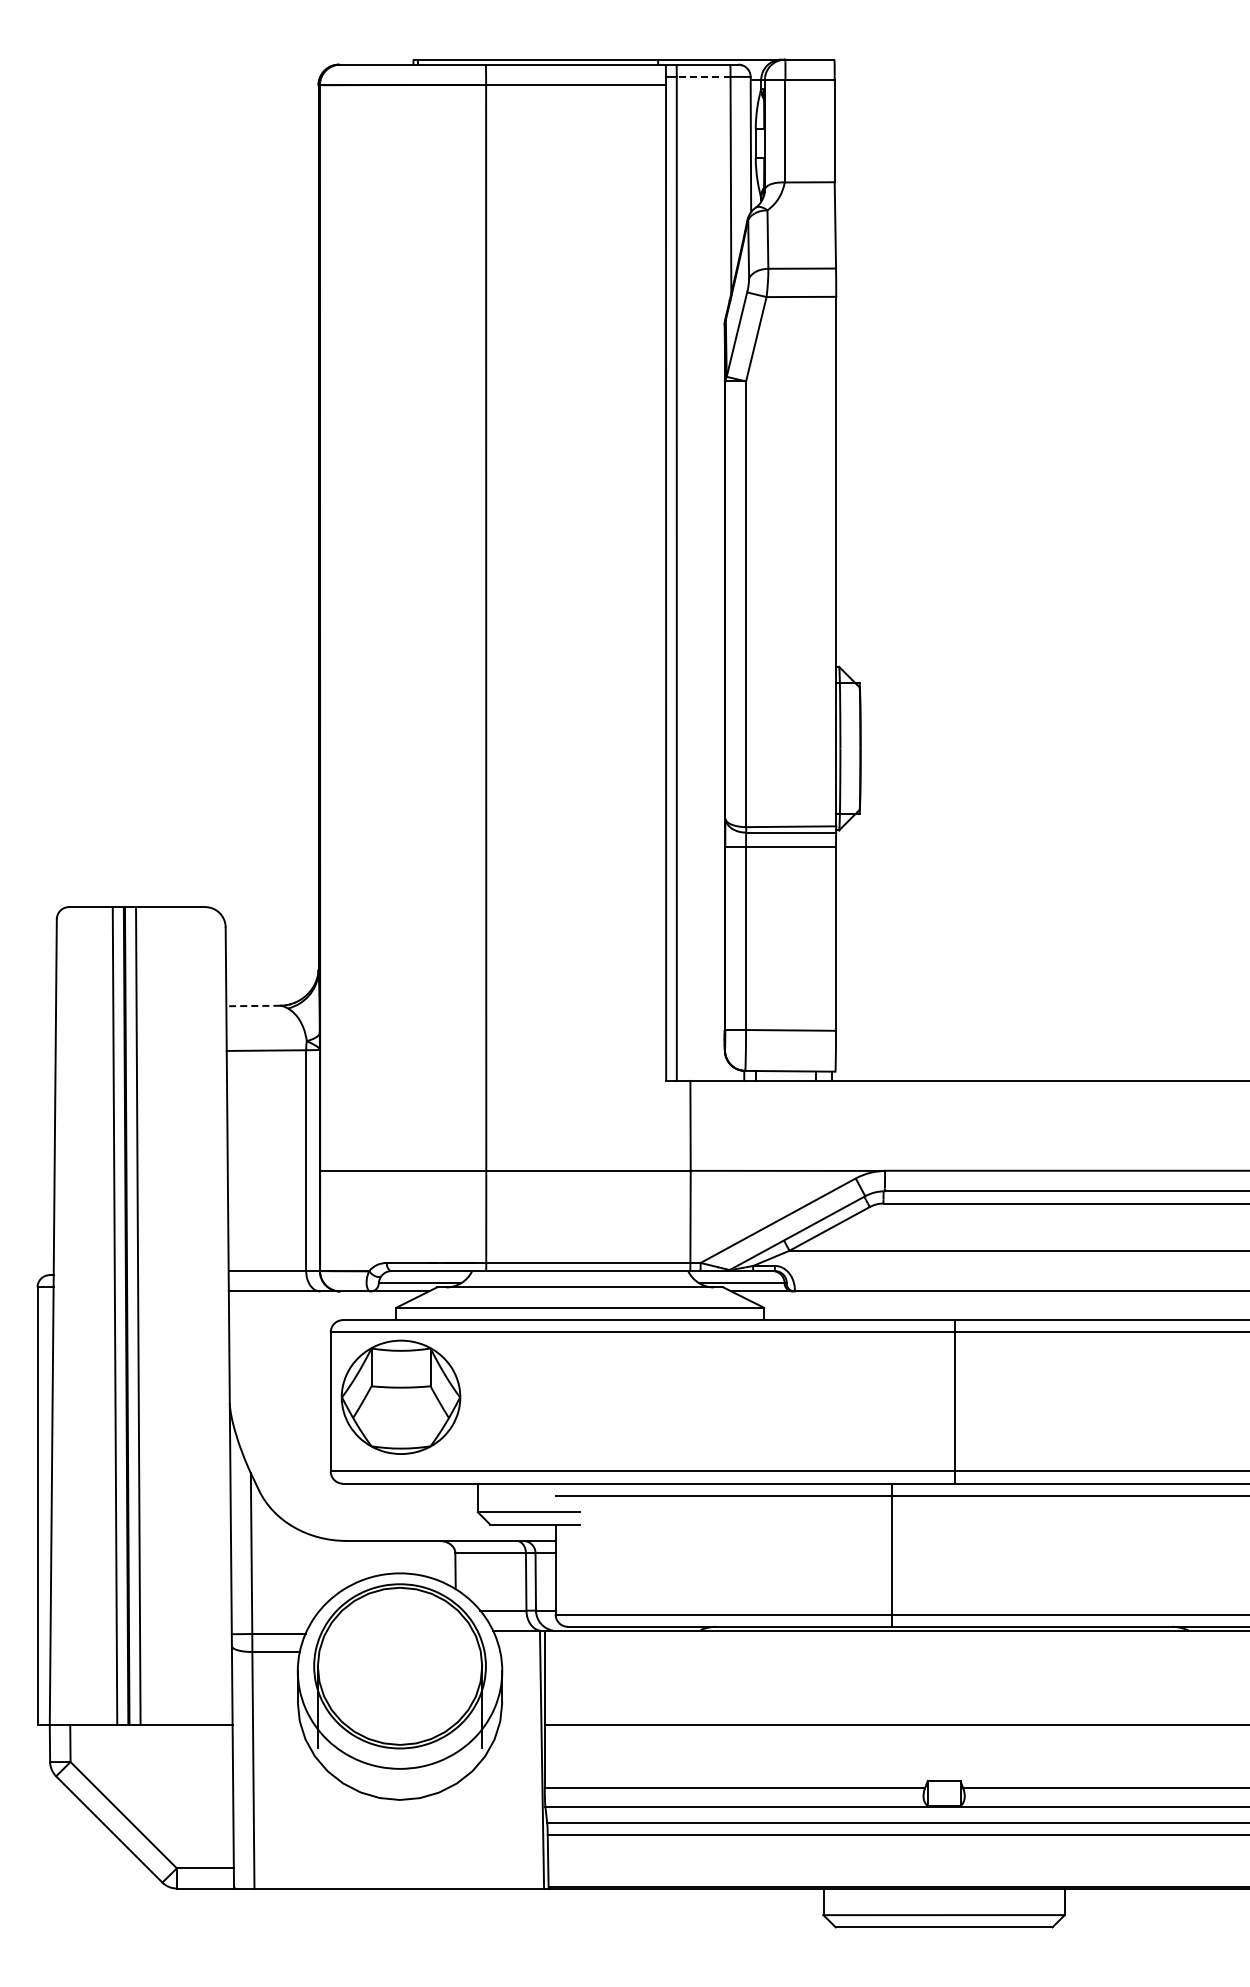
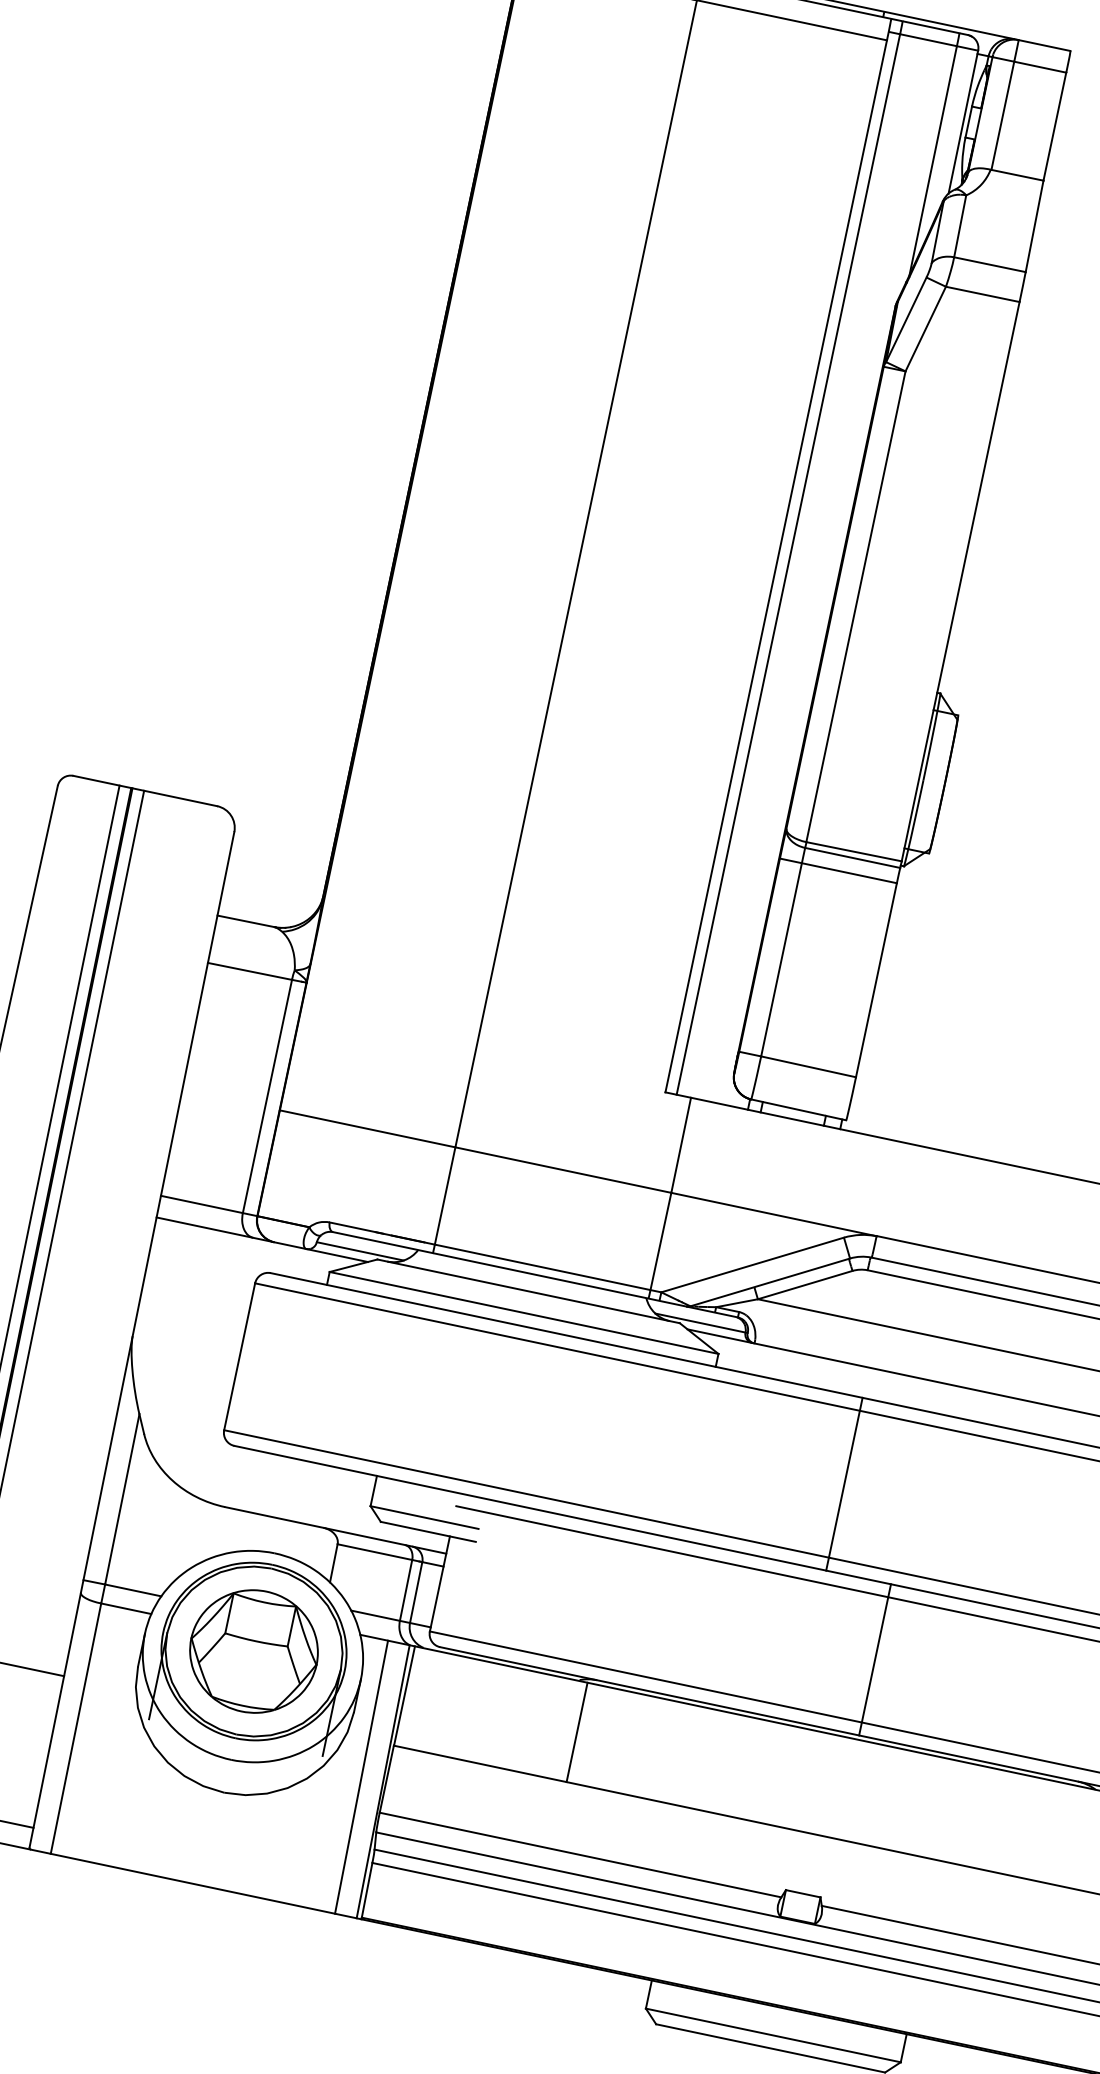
line: (703, 76) -> (928, 39), dashed -> solid
line: (252, 1006) -> (245, 921), dashed -> solid
part: (400, 1396) -> (253, 1650), moved
line: (955, 1401) -> (844, 1483), moved
line: (891, 1554) -> (875, 1659), moved
line: (708, 1677) -> (577, 1731), added
line: (521, 1759) -> (361, 1776), added

